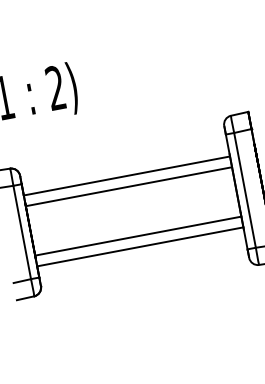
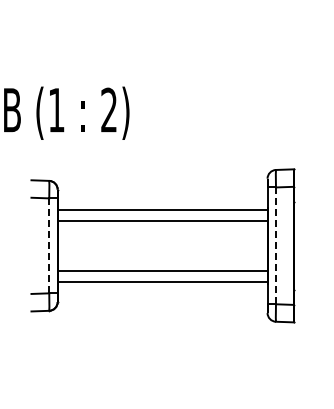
line: (244, 191) -> (275, 246), solid -> dashed
line: (22, 232) -> (49, 245), solid -> dashed

